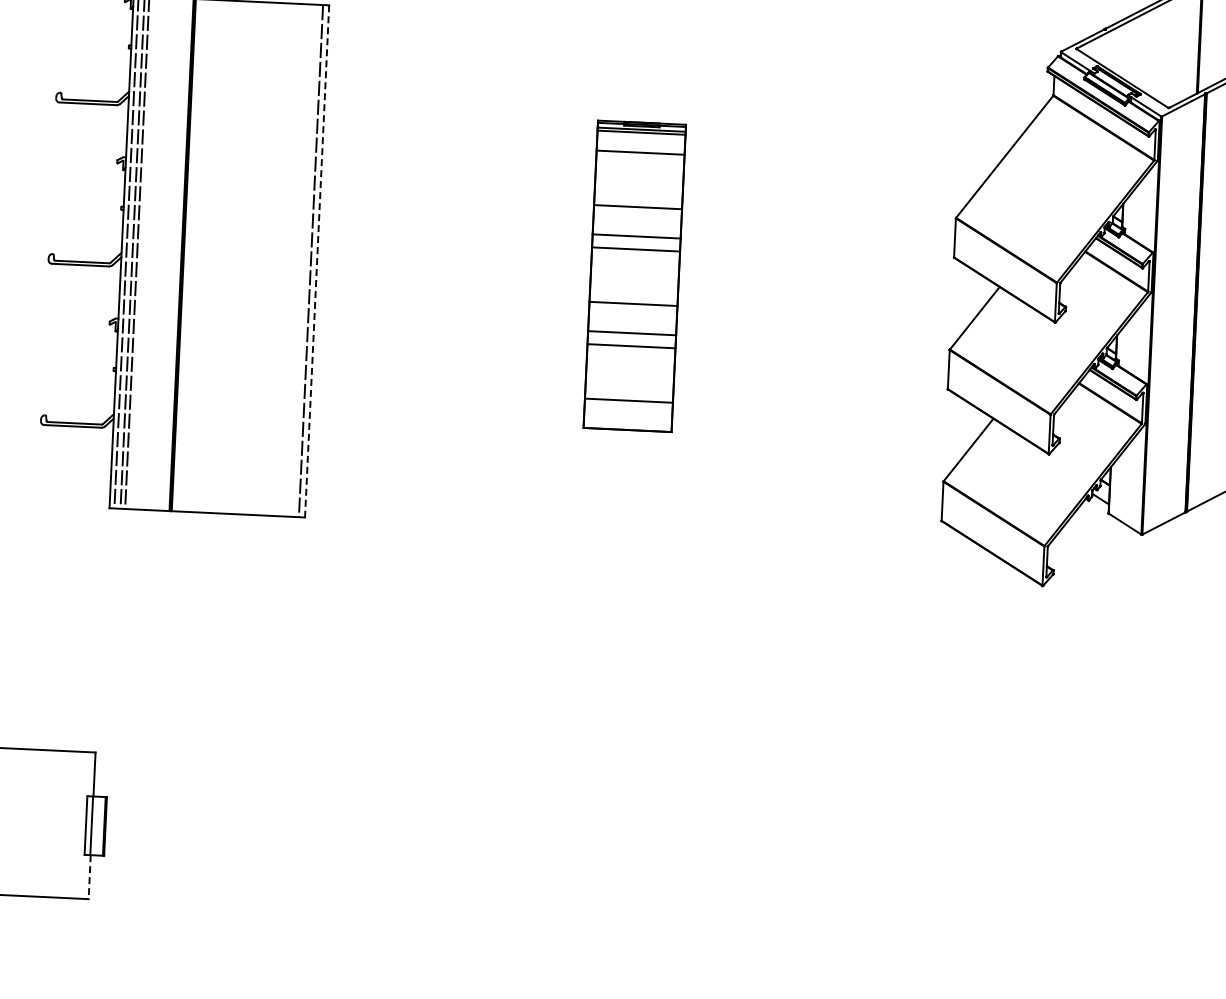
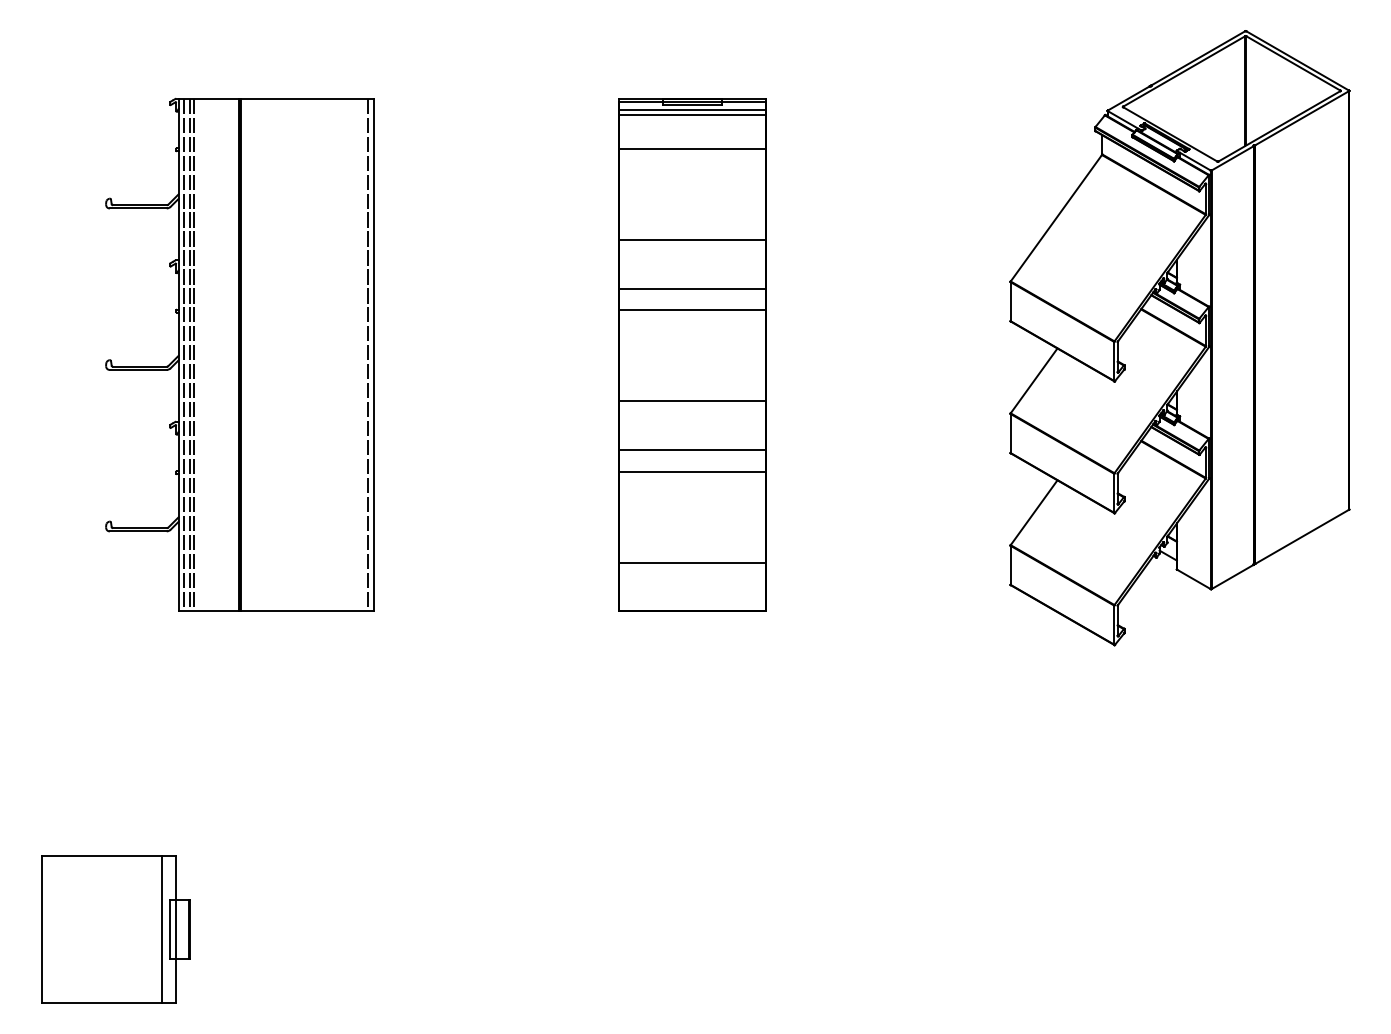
line: (317, 261) -> (374, 355), dashed -> solid
part: (634, 275) -> (692, 354), size x1.67
line: (77, 825) -> (161, 929), added
line: (89, 877) -> (176, 981), dashed -> solid

